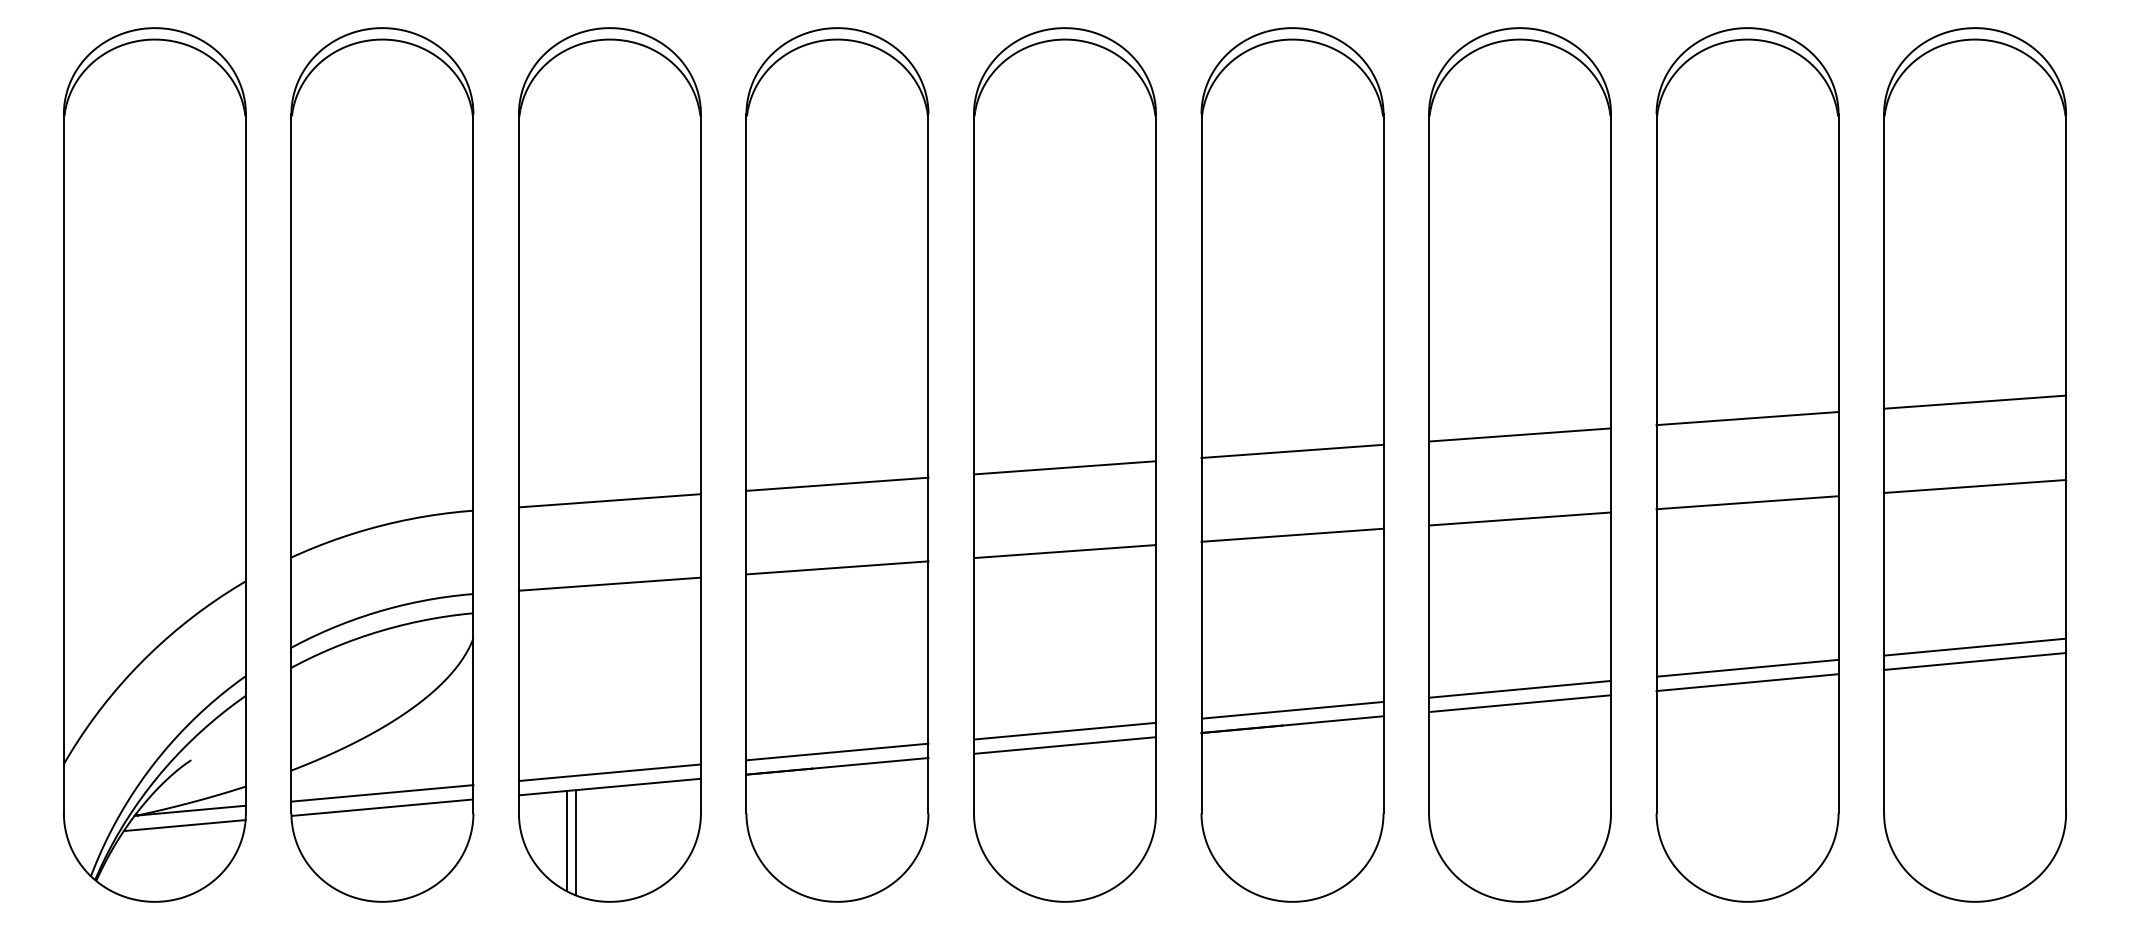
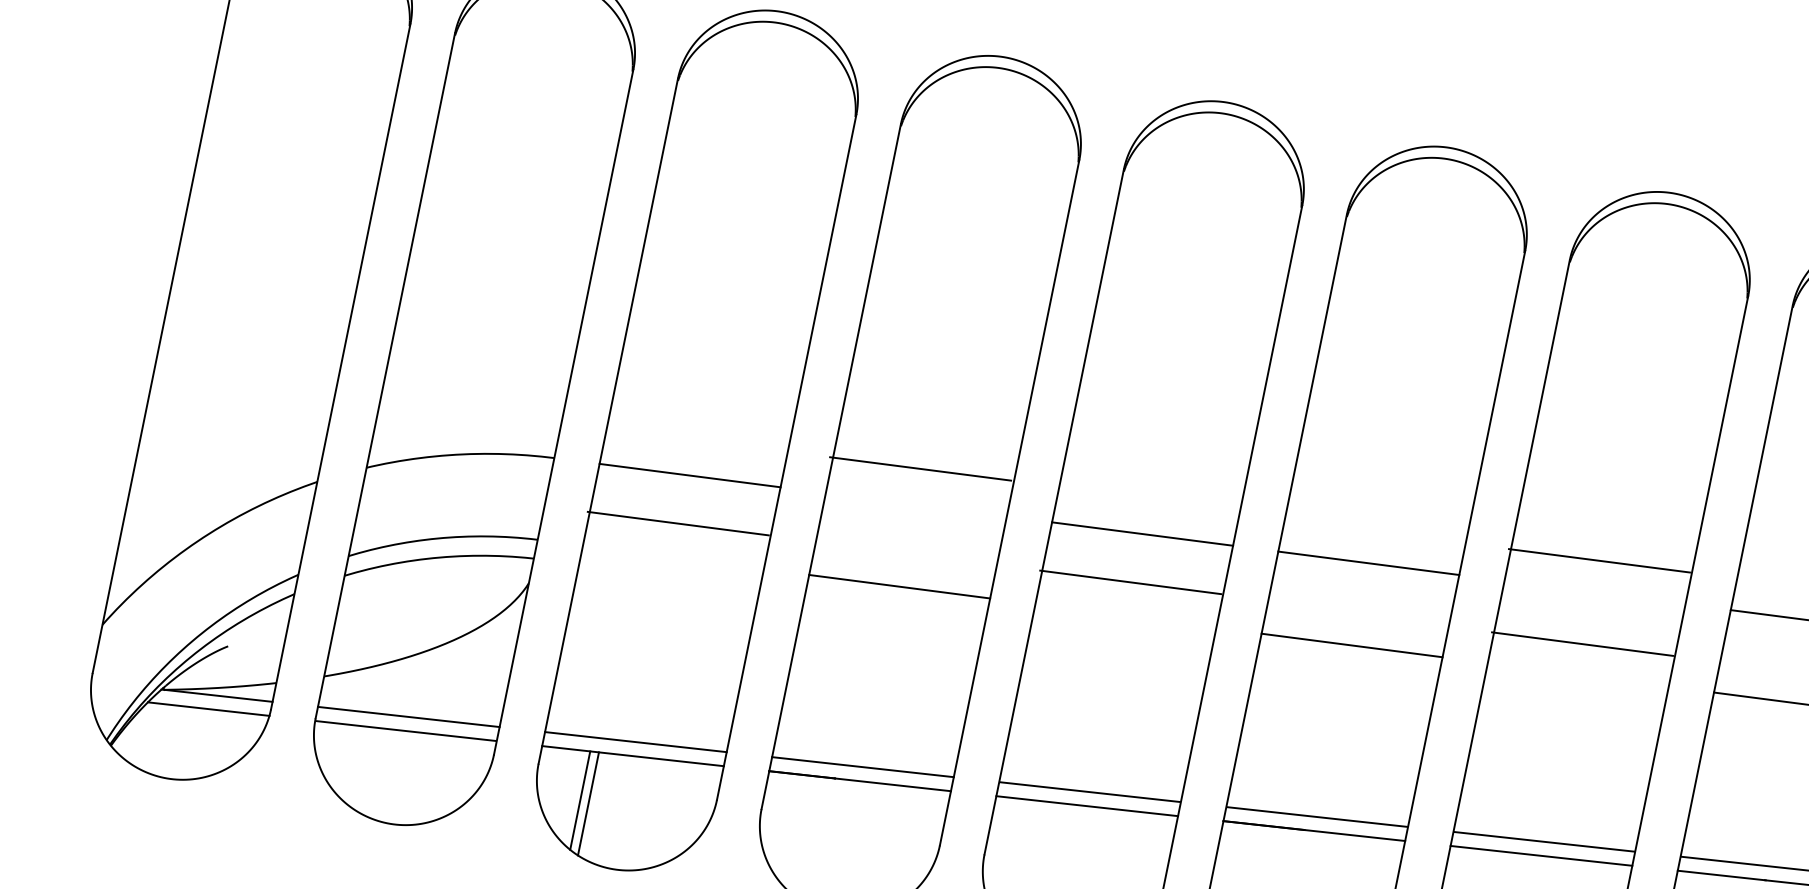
line: (1520, 434) -> (1600, 560), moved
line: (837, 483) -> (920, 468), moved
line: (1520, 518) -> (1583, 643), moved
line: (1064, 551) -> (1130, 582), moved
line: (609, 583) -> (678, 522), moved

